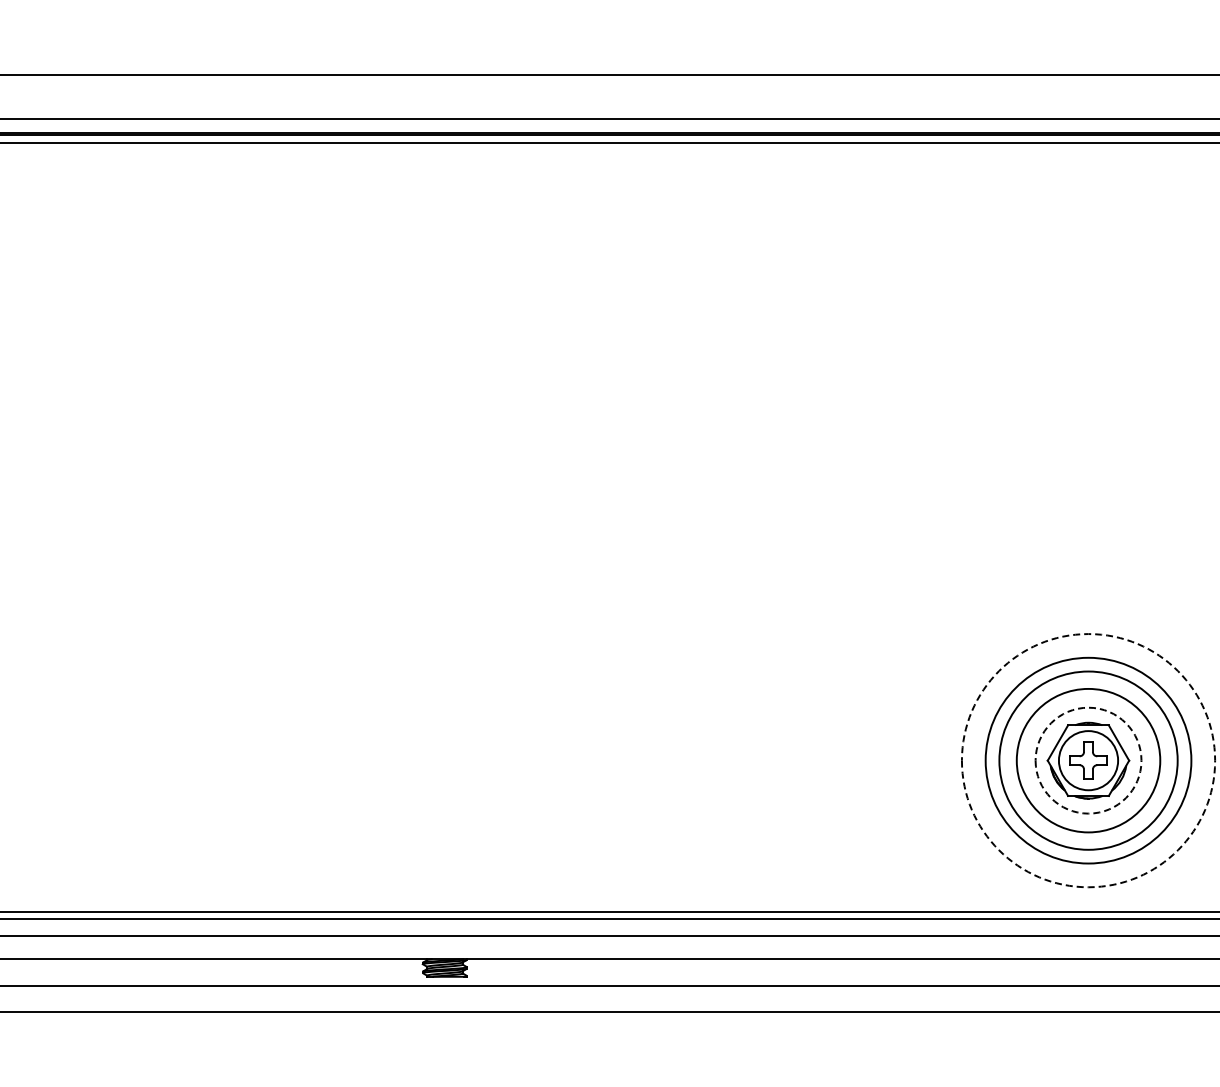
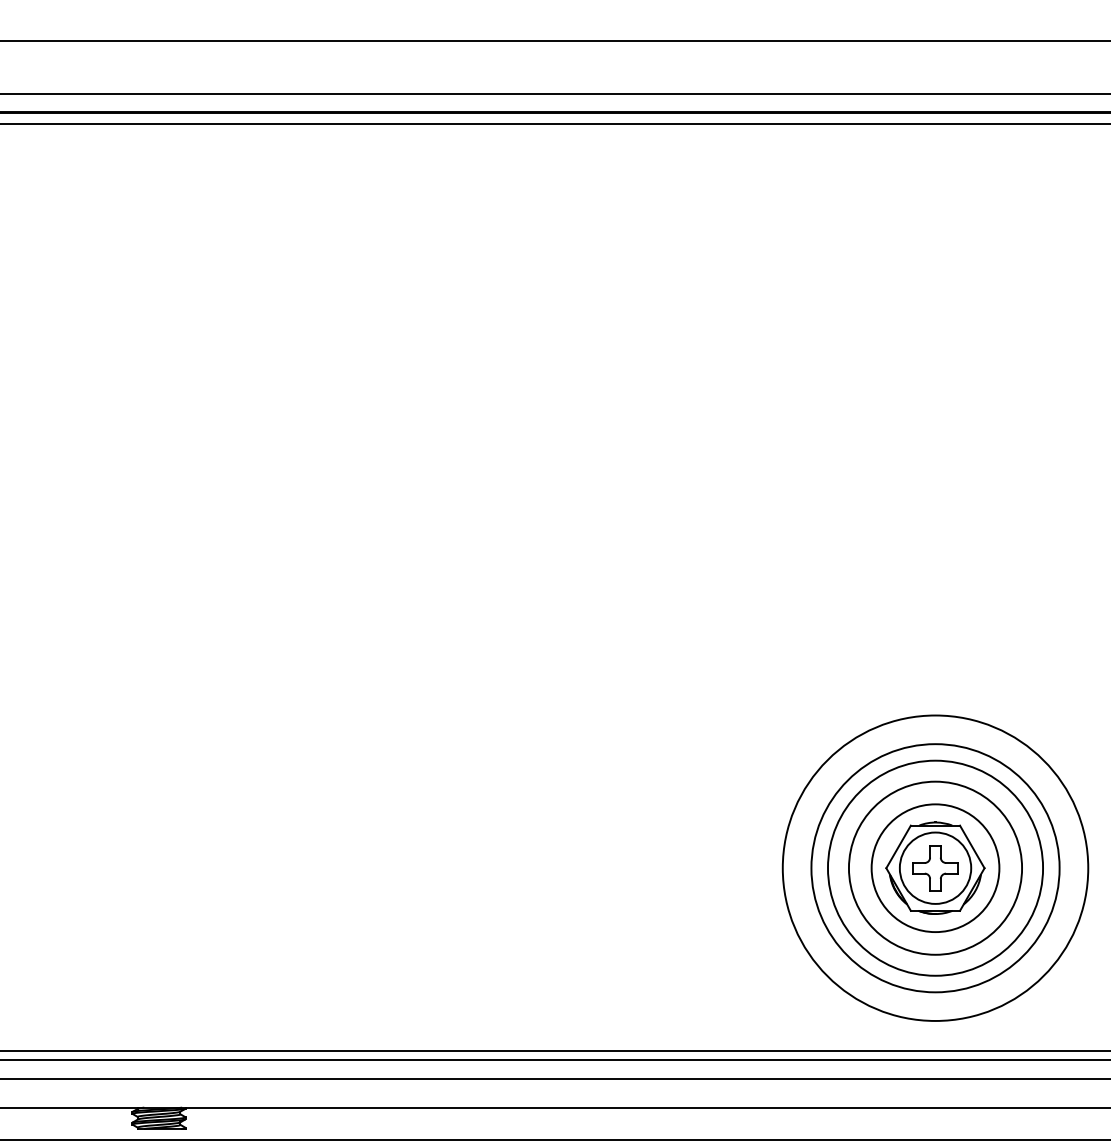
circle: (1088, 760) -> (935, 868), dashed -> solid
circle: (1088, 760) -> (935, 868), dashed -> solid

